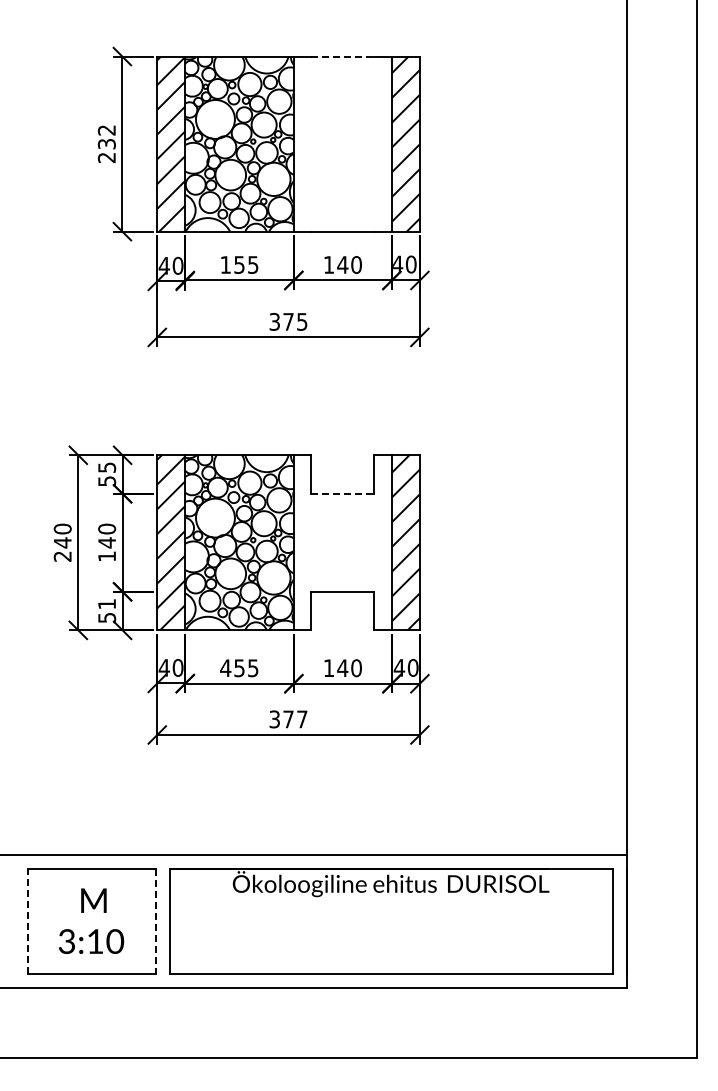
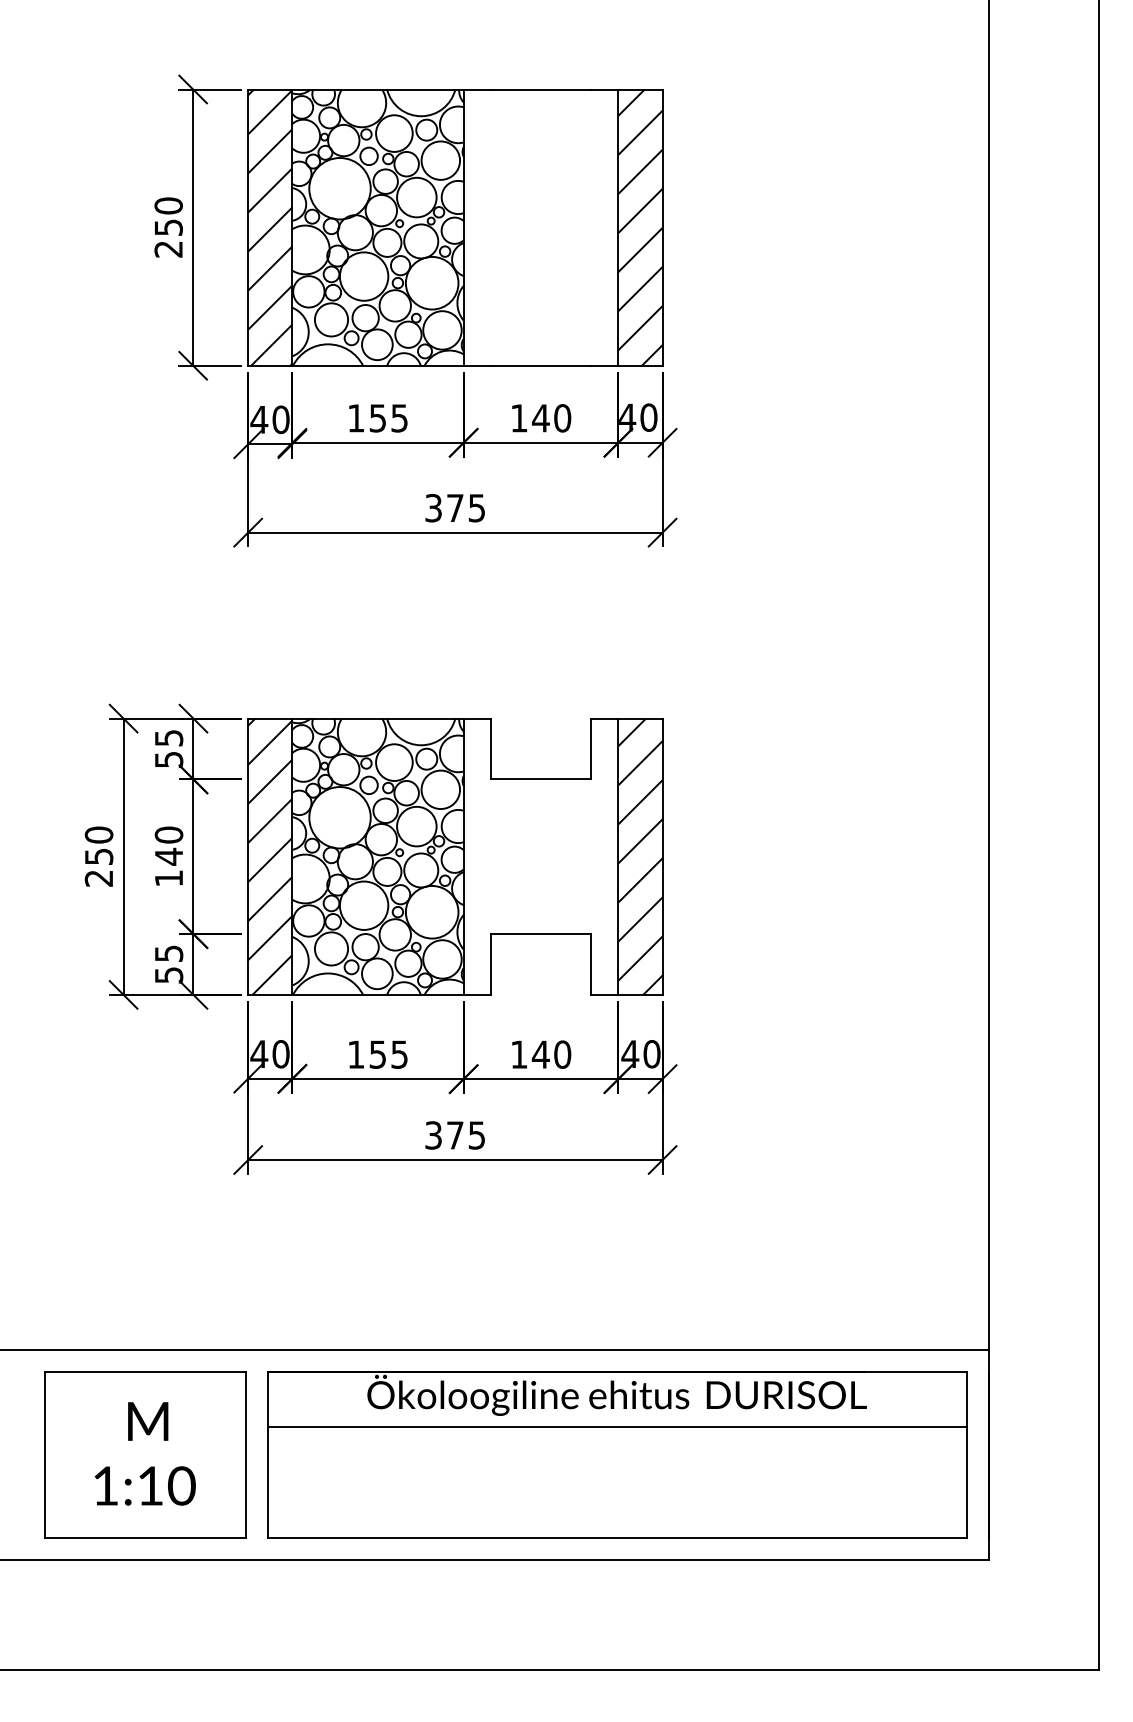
line: (342, 56) -> (540, 89), dashed -> solid
text: (106, 136) -> (168, 215), 232 -> 250
line: (342, 493) -> (540, 778), dashed -> solid
text: (62, 542) -> (98, 856), 240 -> 250
text: (107, 604) -> (169, 954), 51 -> 55
text: (225, 667) -> (355, 1053), 455 -> 155
text: (302, 719) -> (477, 1135), 377 -> 375
line: (390, 904) -> (616, 1427), added
line: (28, 921) -> (44, 1454), dashed -> solid
line: (155, 921) -> (245, 1454), dashed -> solid
text: (66, 941) -> (104, 1485), 3:10 -> 1:10

